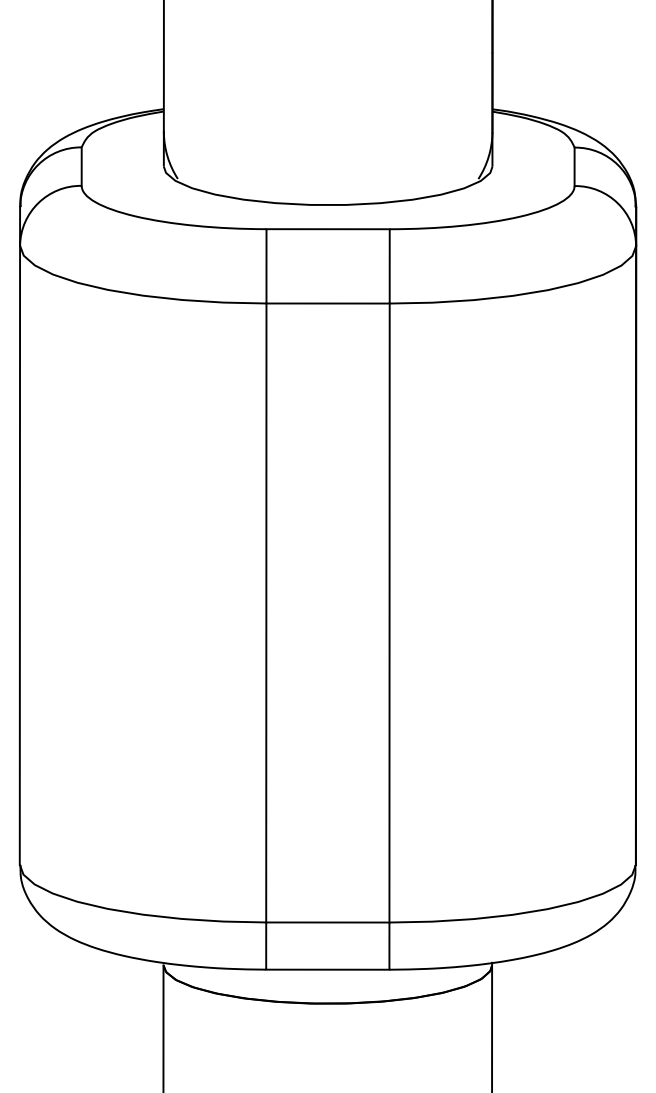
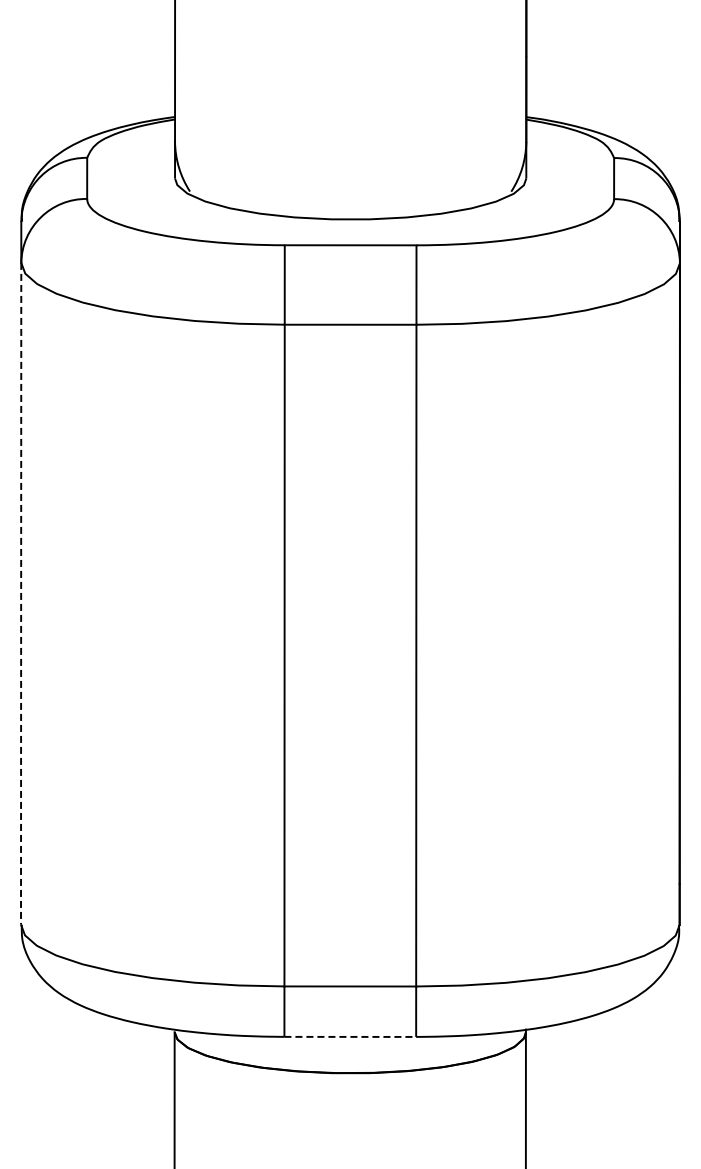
line: (20, 554) -> (21, 593), solid -> dashed
line: (328, 969) -> (350, 1036), solid -> dashed

